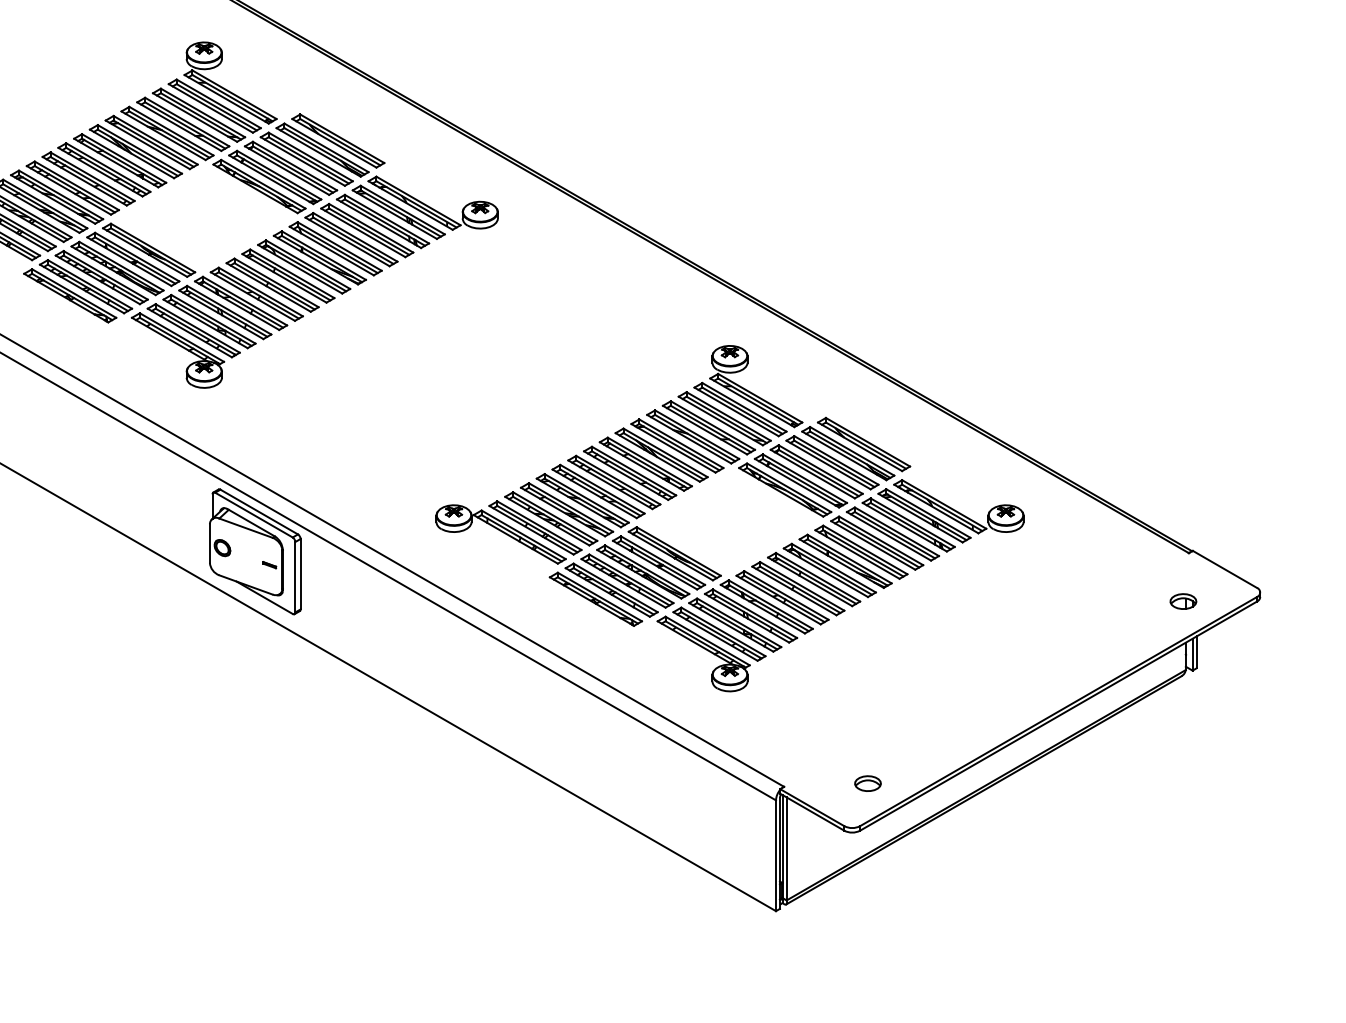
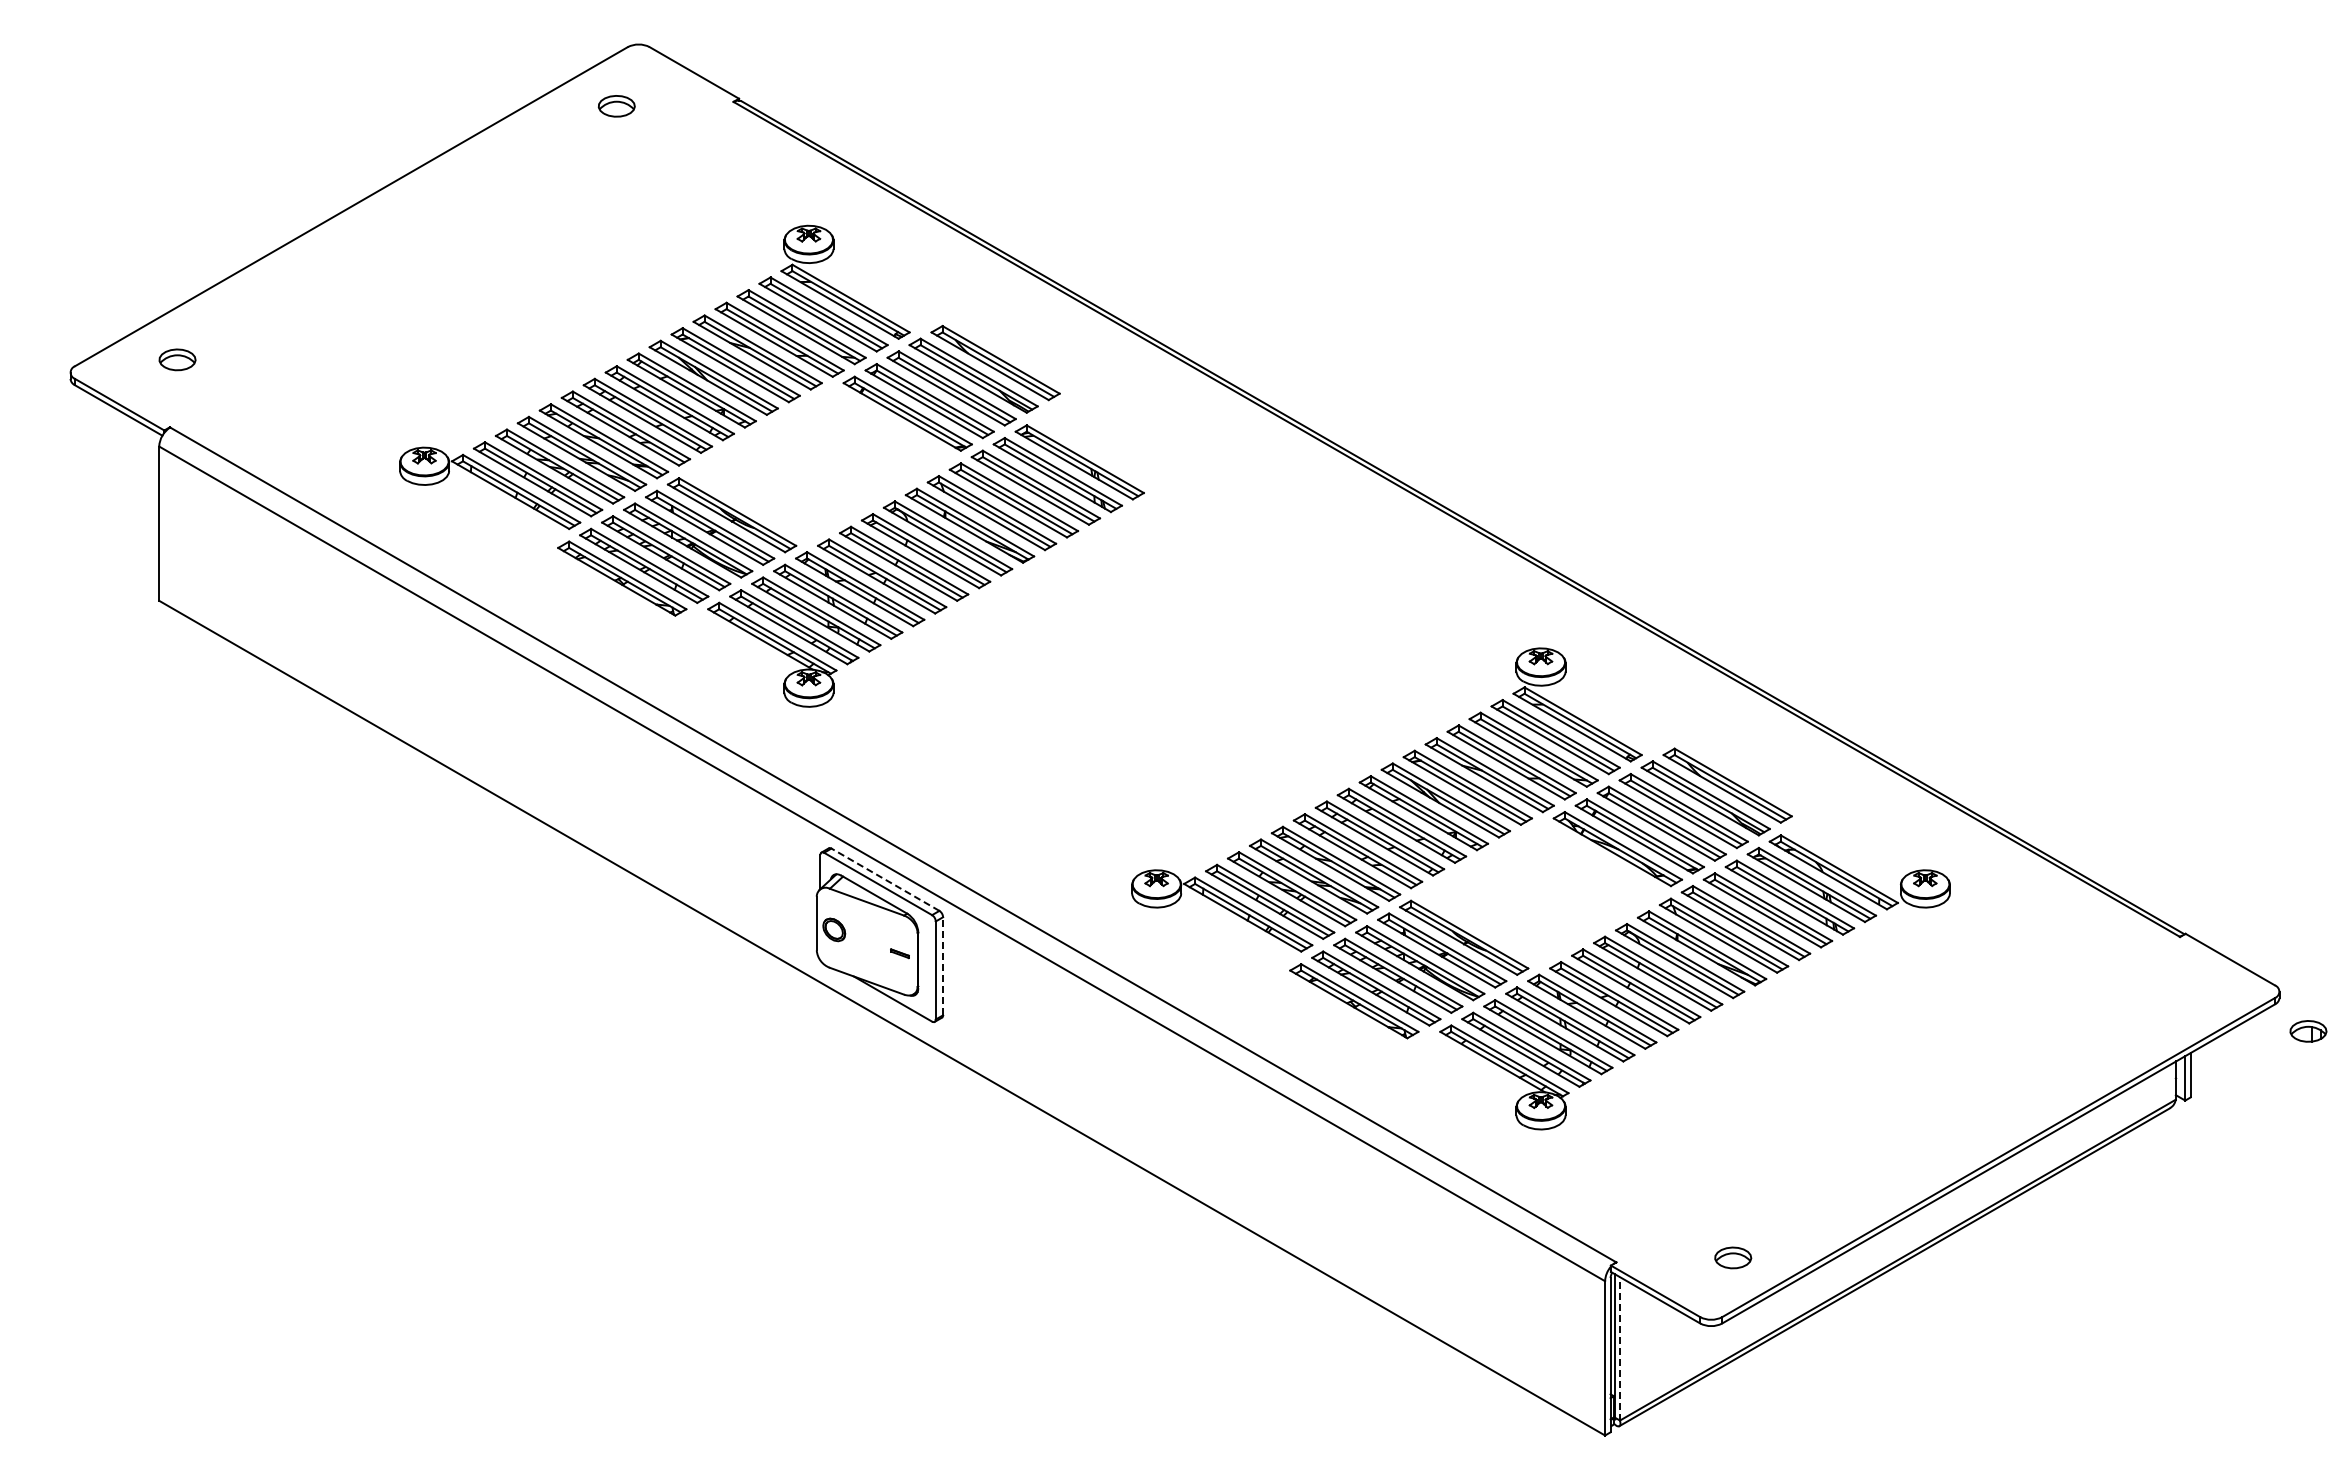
part: (259, 186) -> (885, 426), removed
part: (430, 206) -> (1123, 454), removed
line: (259, 511) -> (885, 879), solid -> dashed
line: (300, 573) -> (943, 965), solid -> dashed
part: (1183, 601) -> (2308, 1031), moved
line: (786, 848) -> (1619, 1348), solid -> dashed

